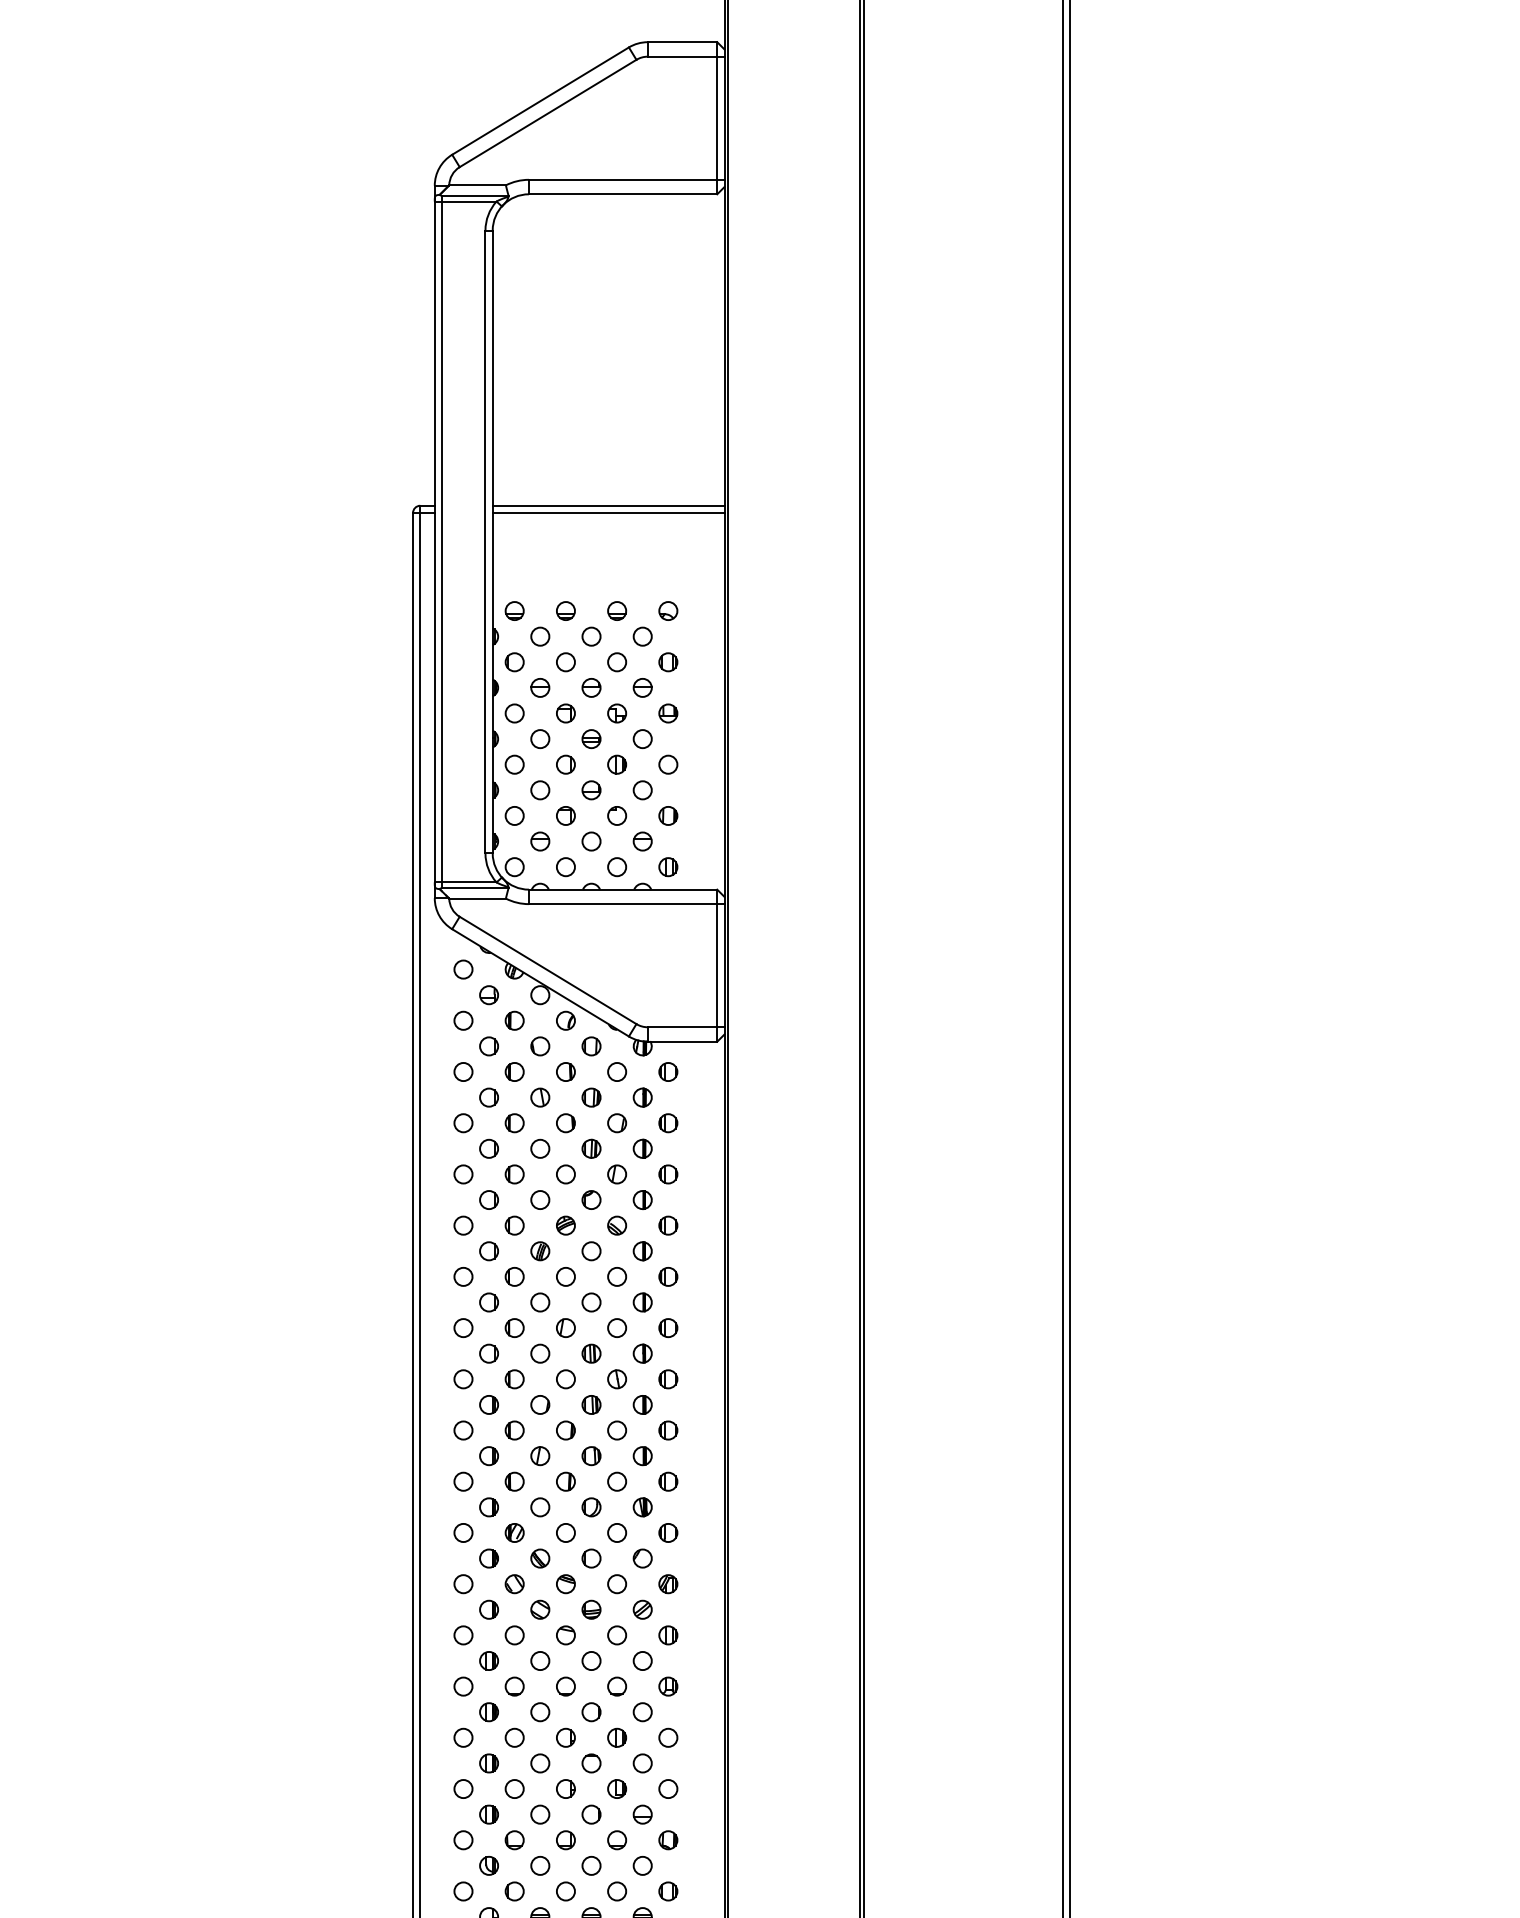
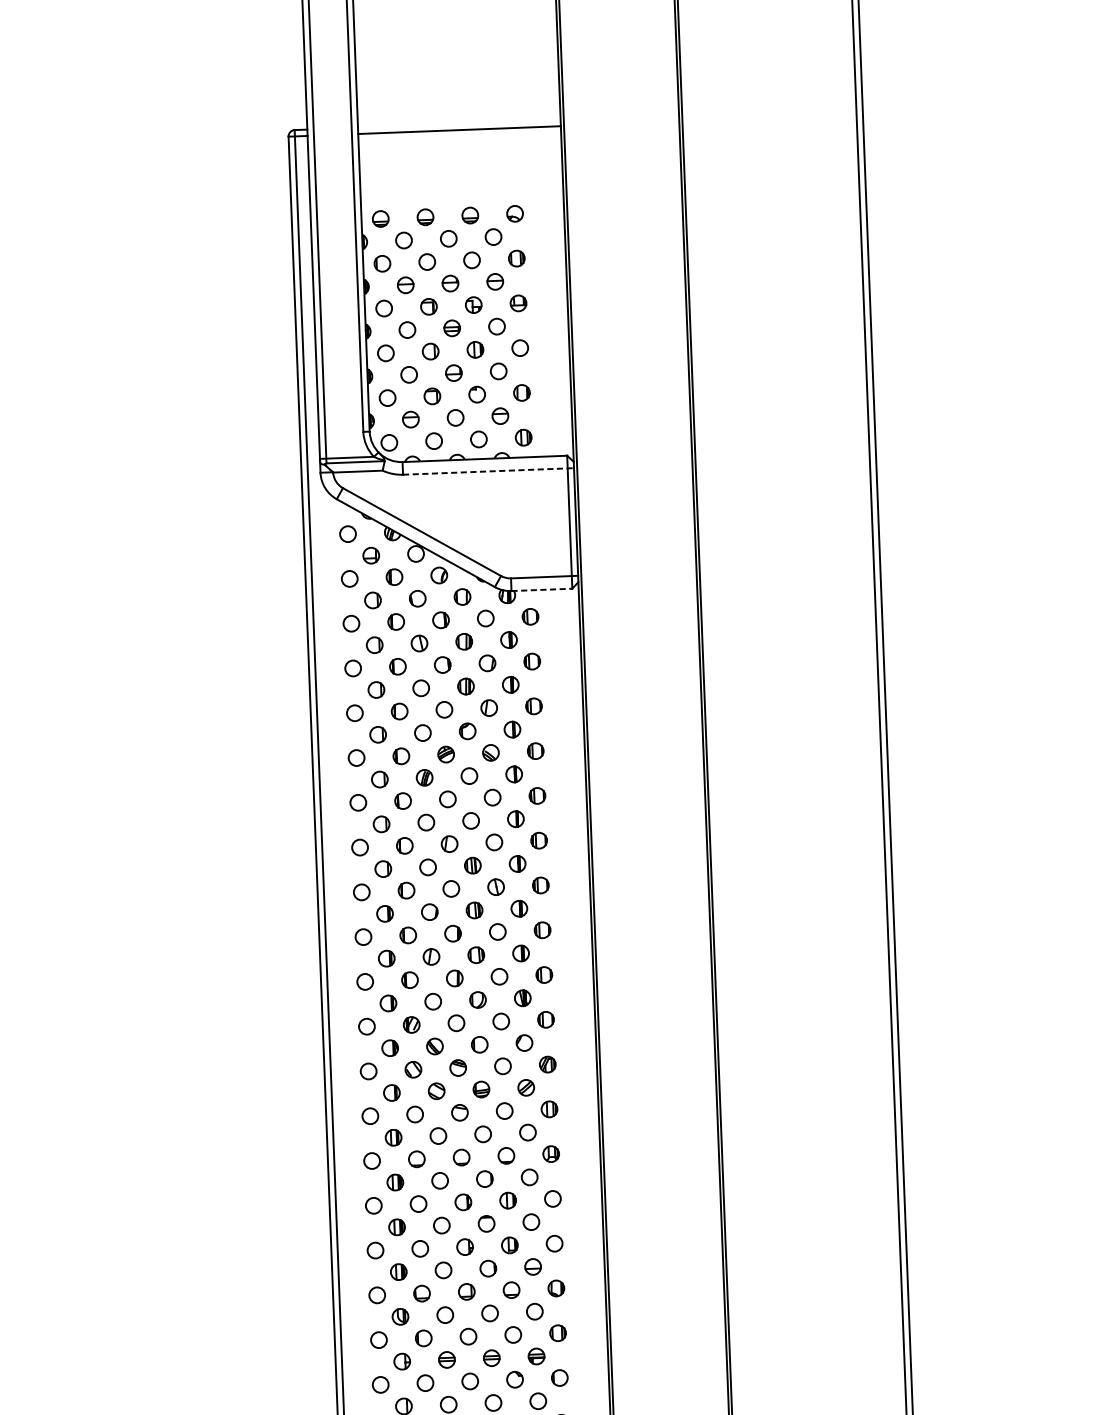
line: (608, 505) -> (459, 123), removed
line: (626, 904) -> (488, 471), solid -> dashed
line: (682, 1041) -> (541, 589), solid -> dashed

